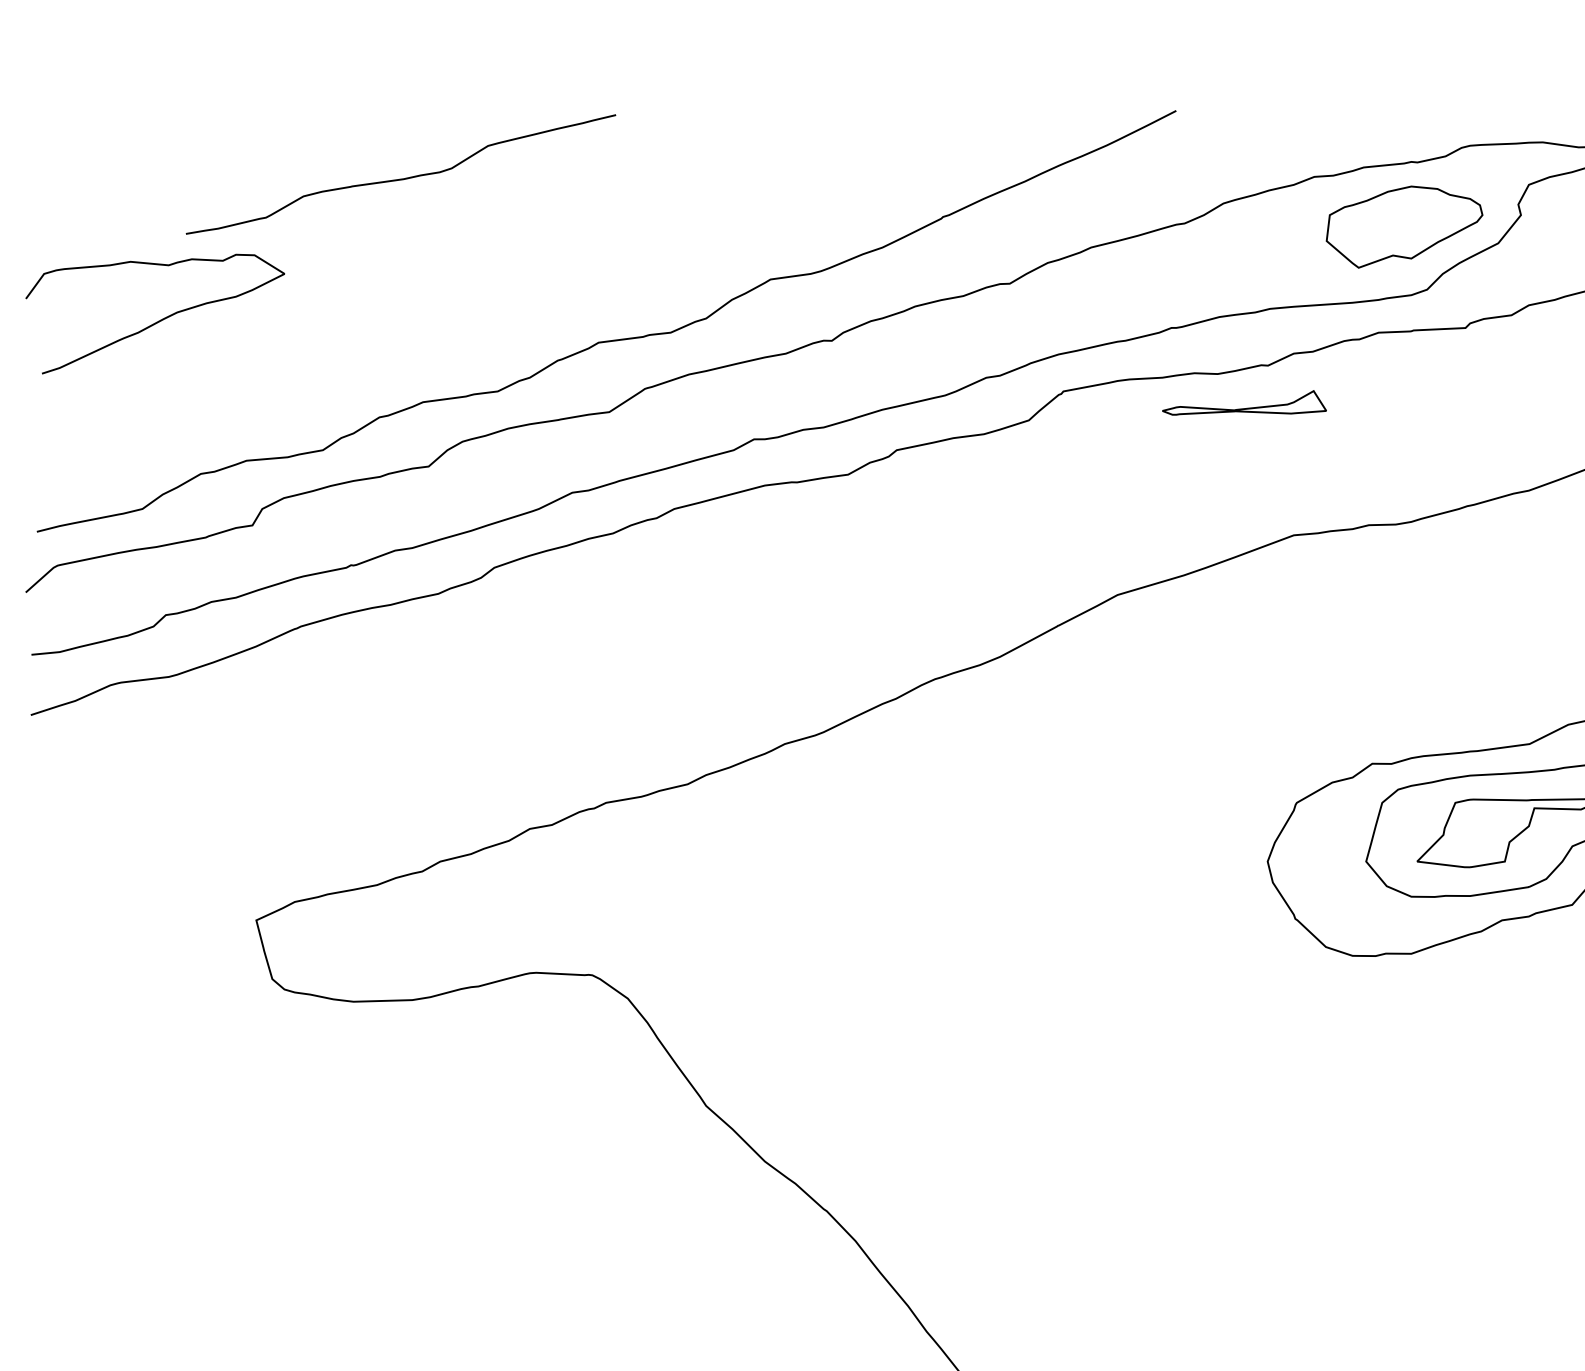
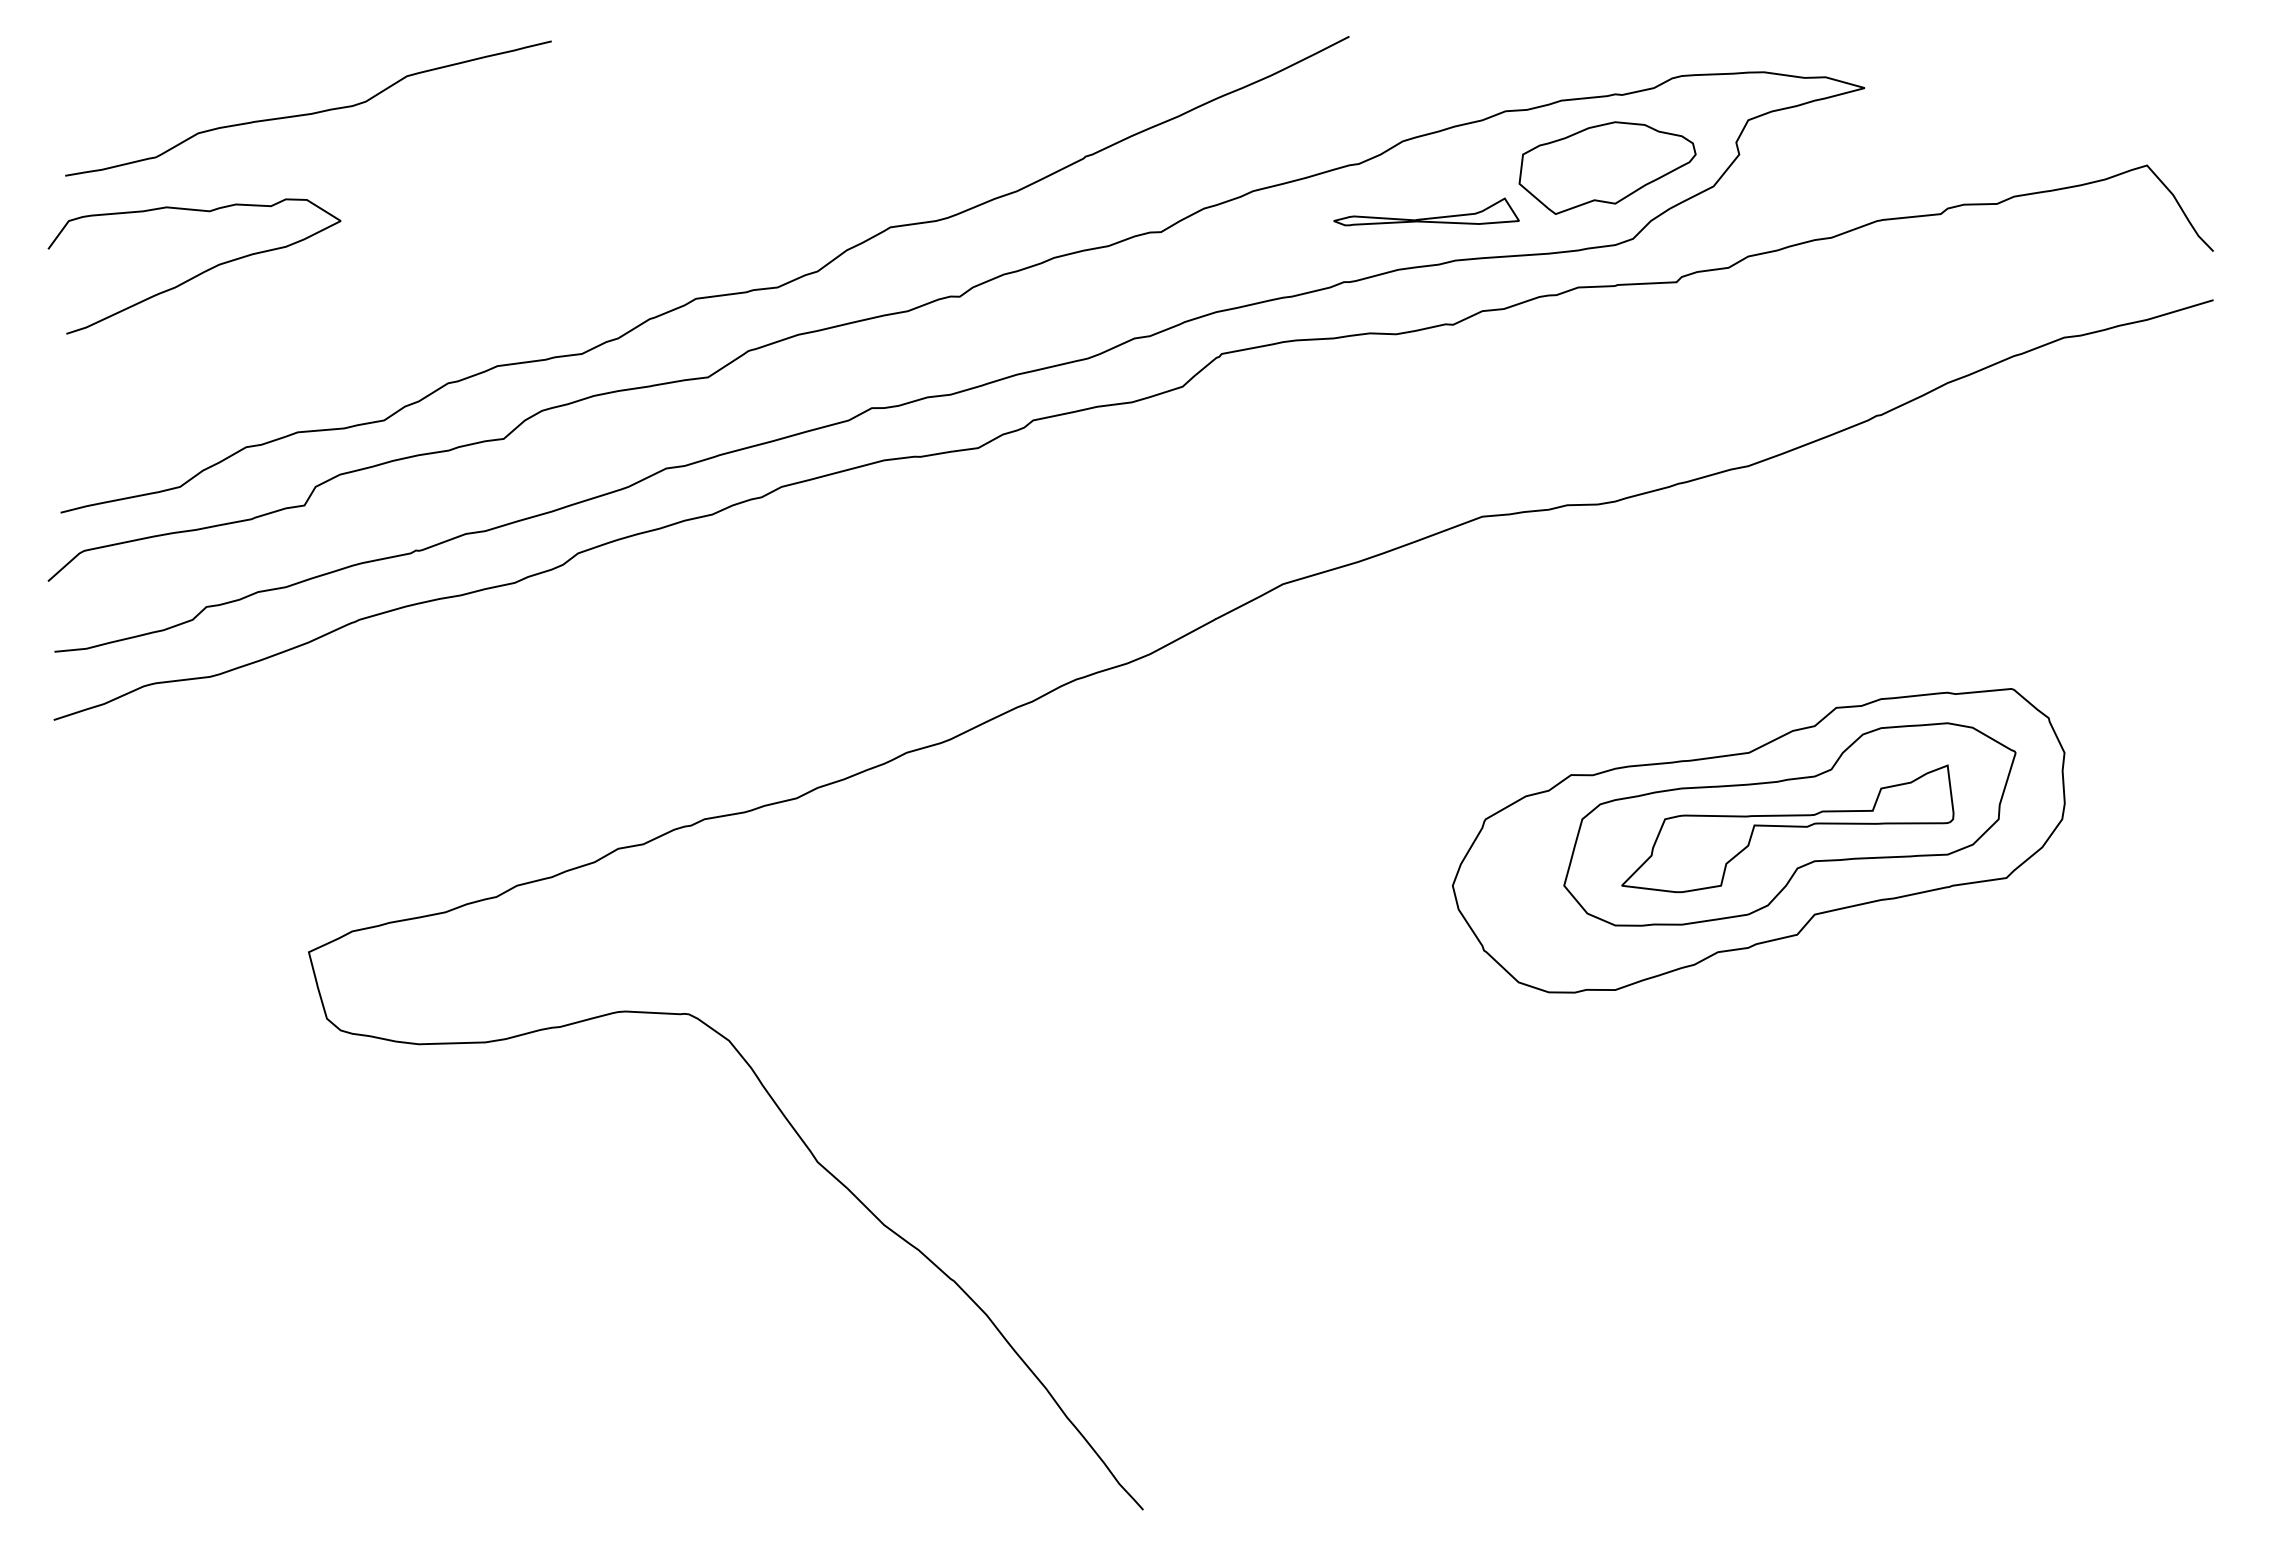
curve: (401, 178) -> (308, 113), moved
part: (1245, 407) -> (1427, 217), moved

